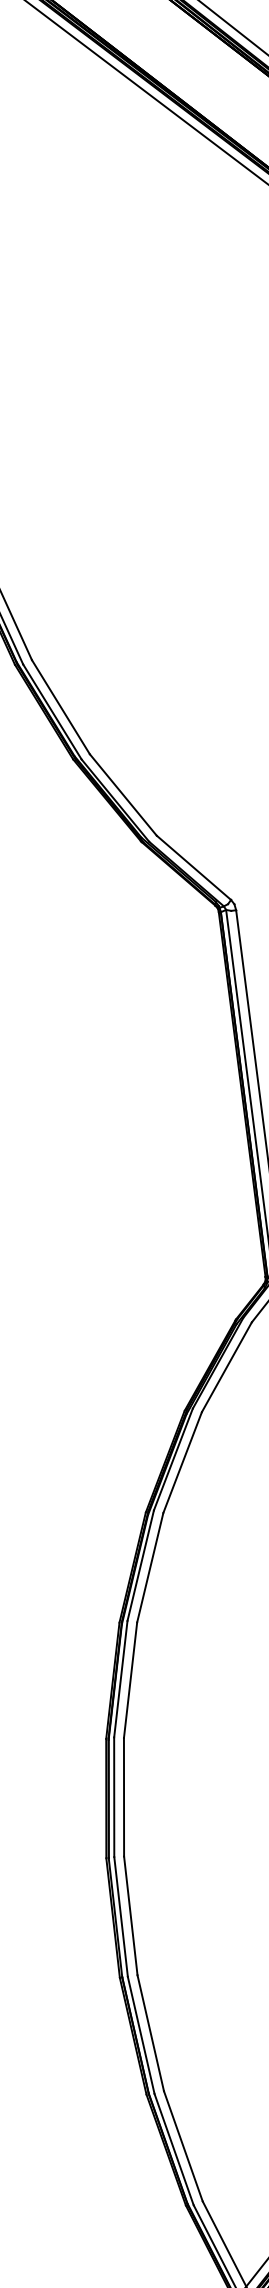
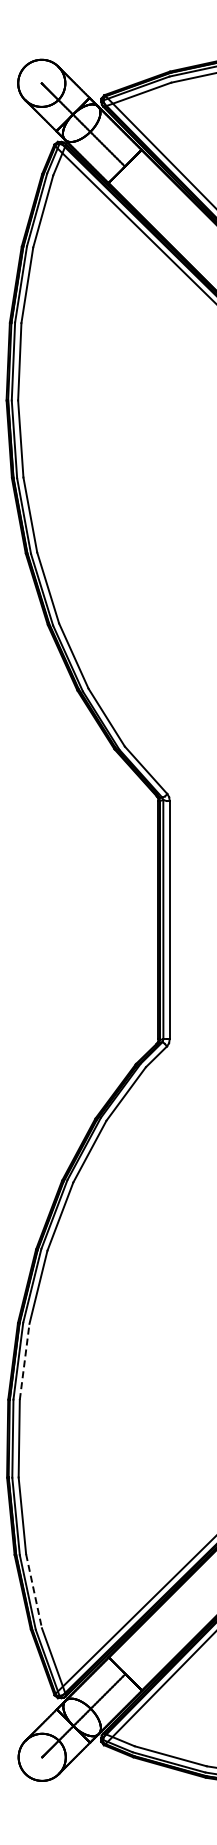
line: (123, 1796) -> (24, 1361), solid -> dashed
line: (184, 2146) -> (34, 1591), solid -> dashed

